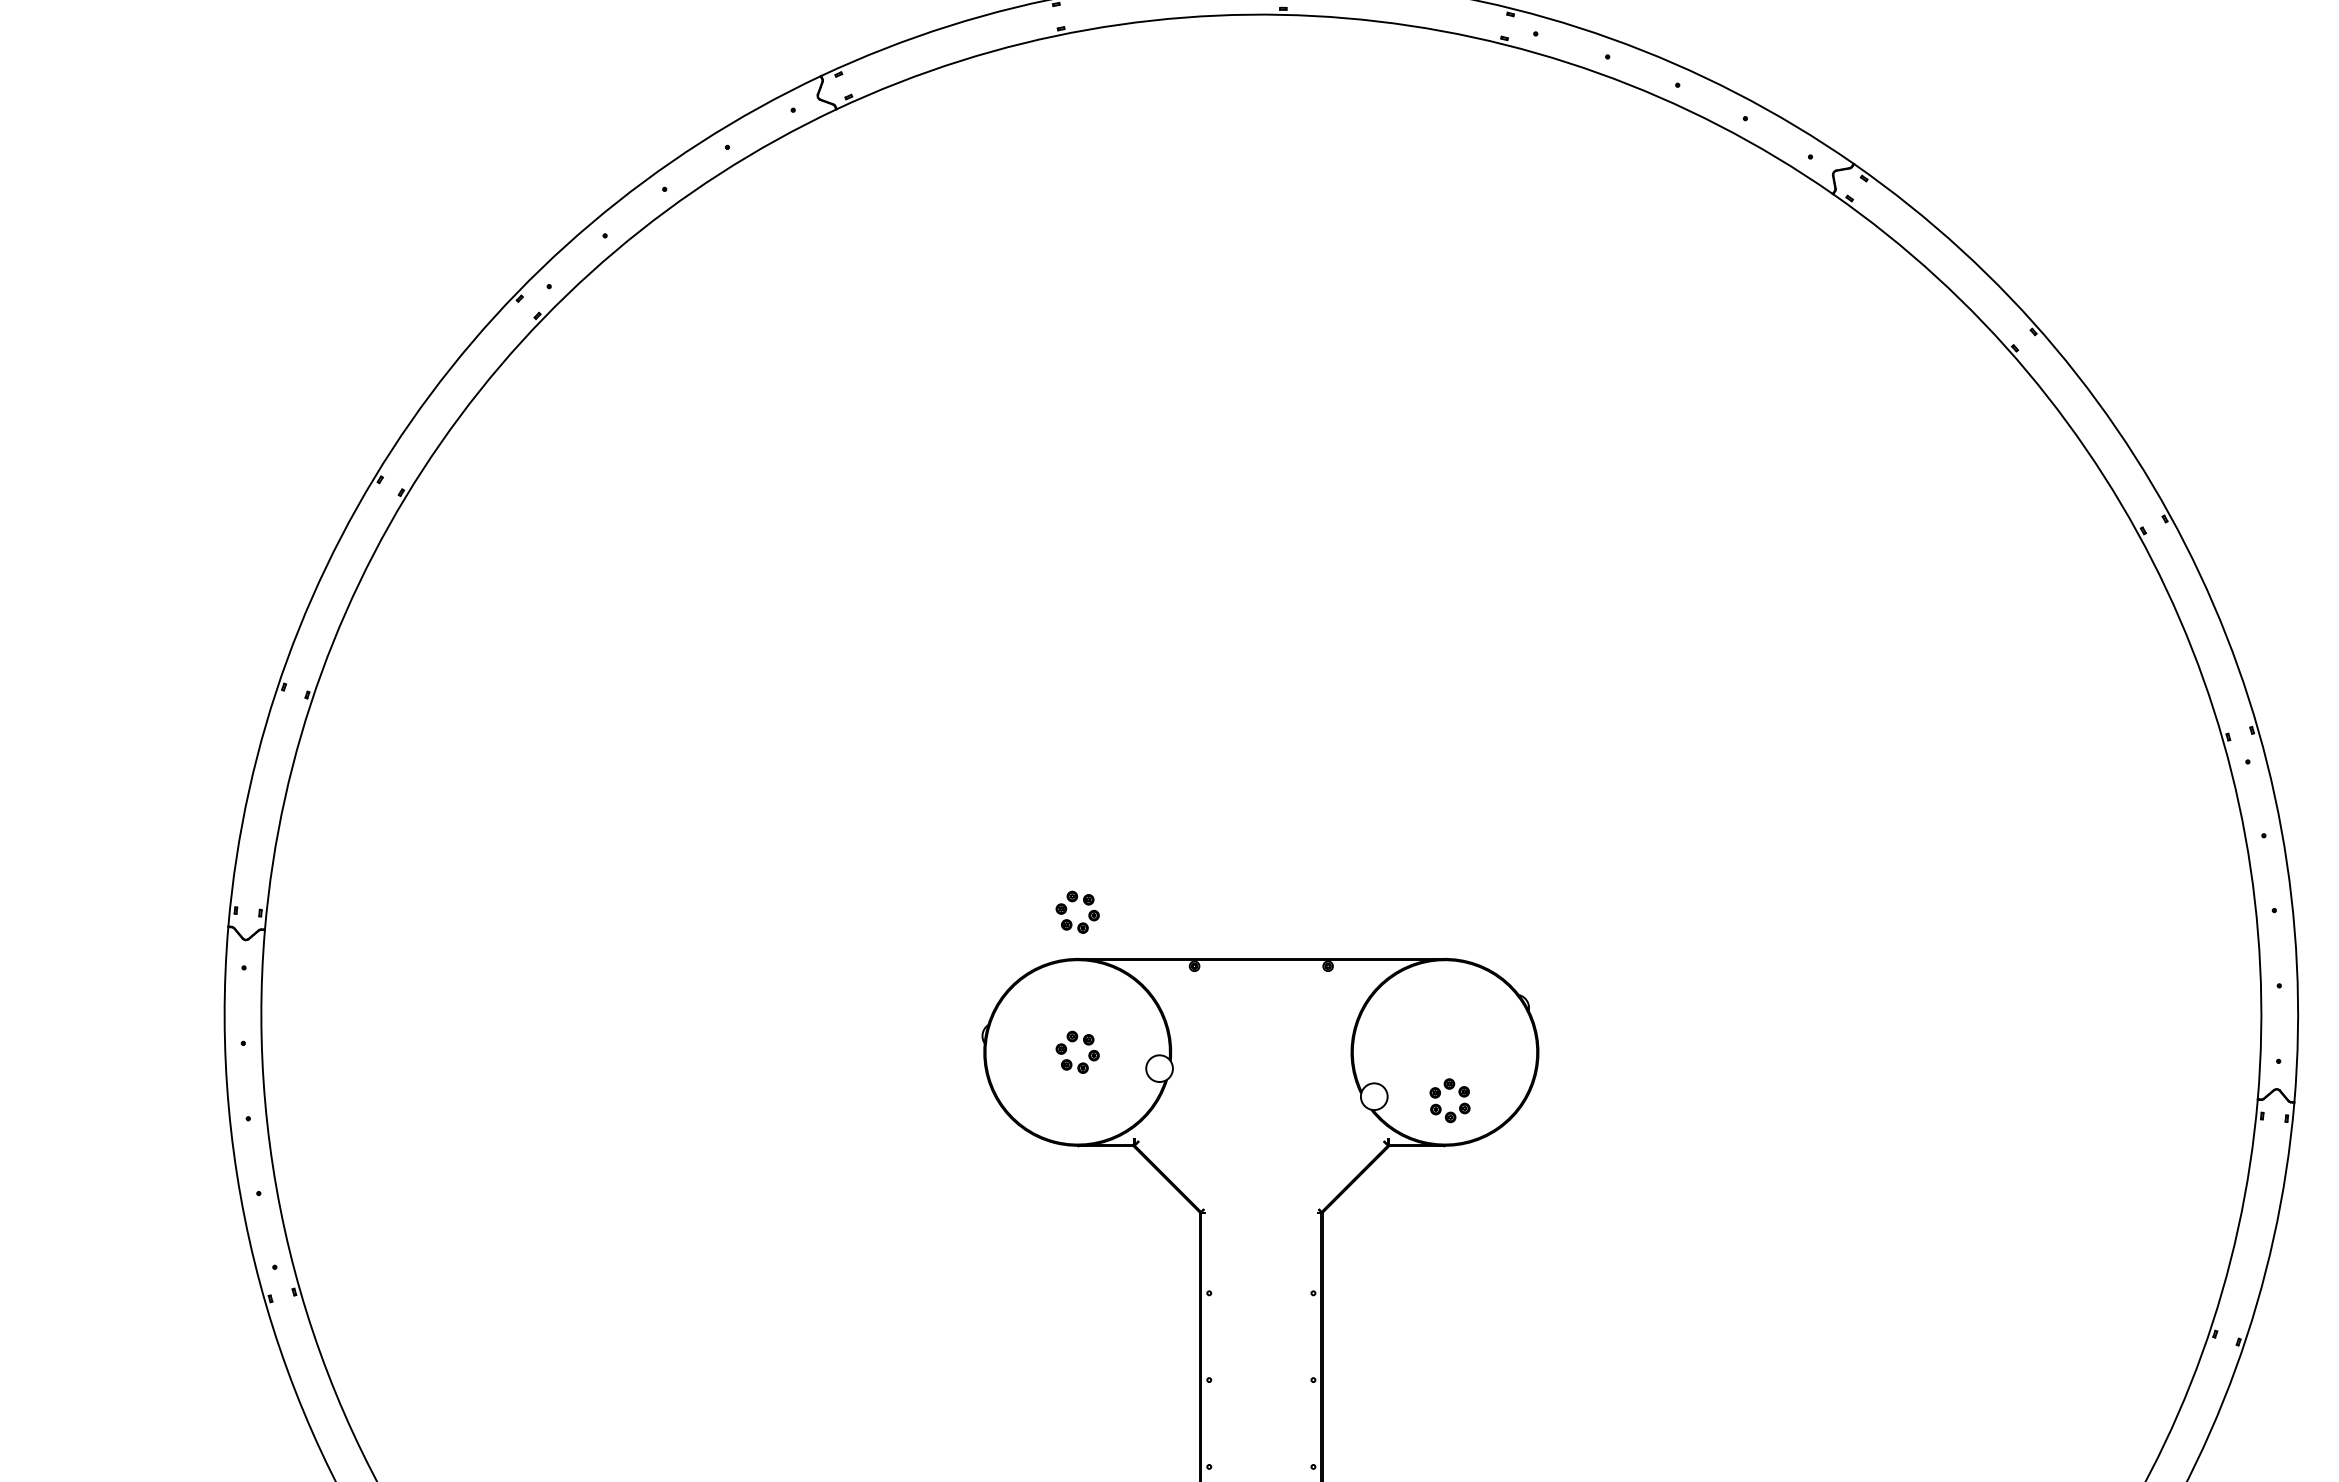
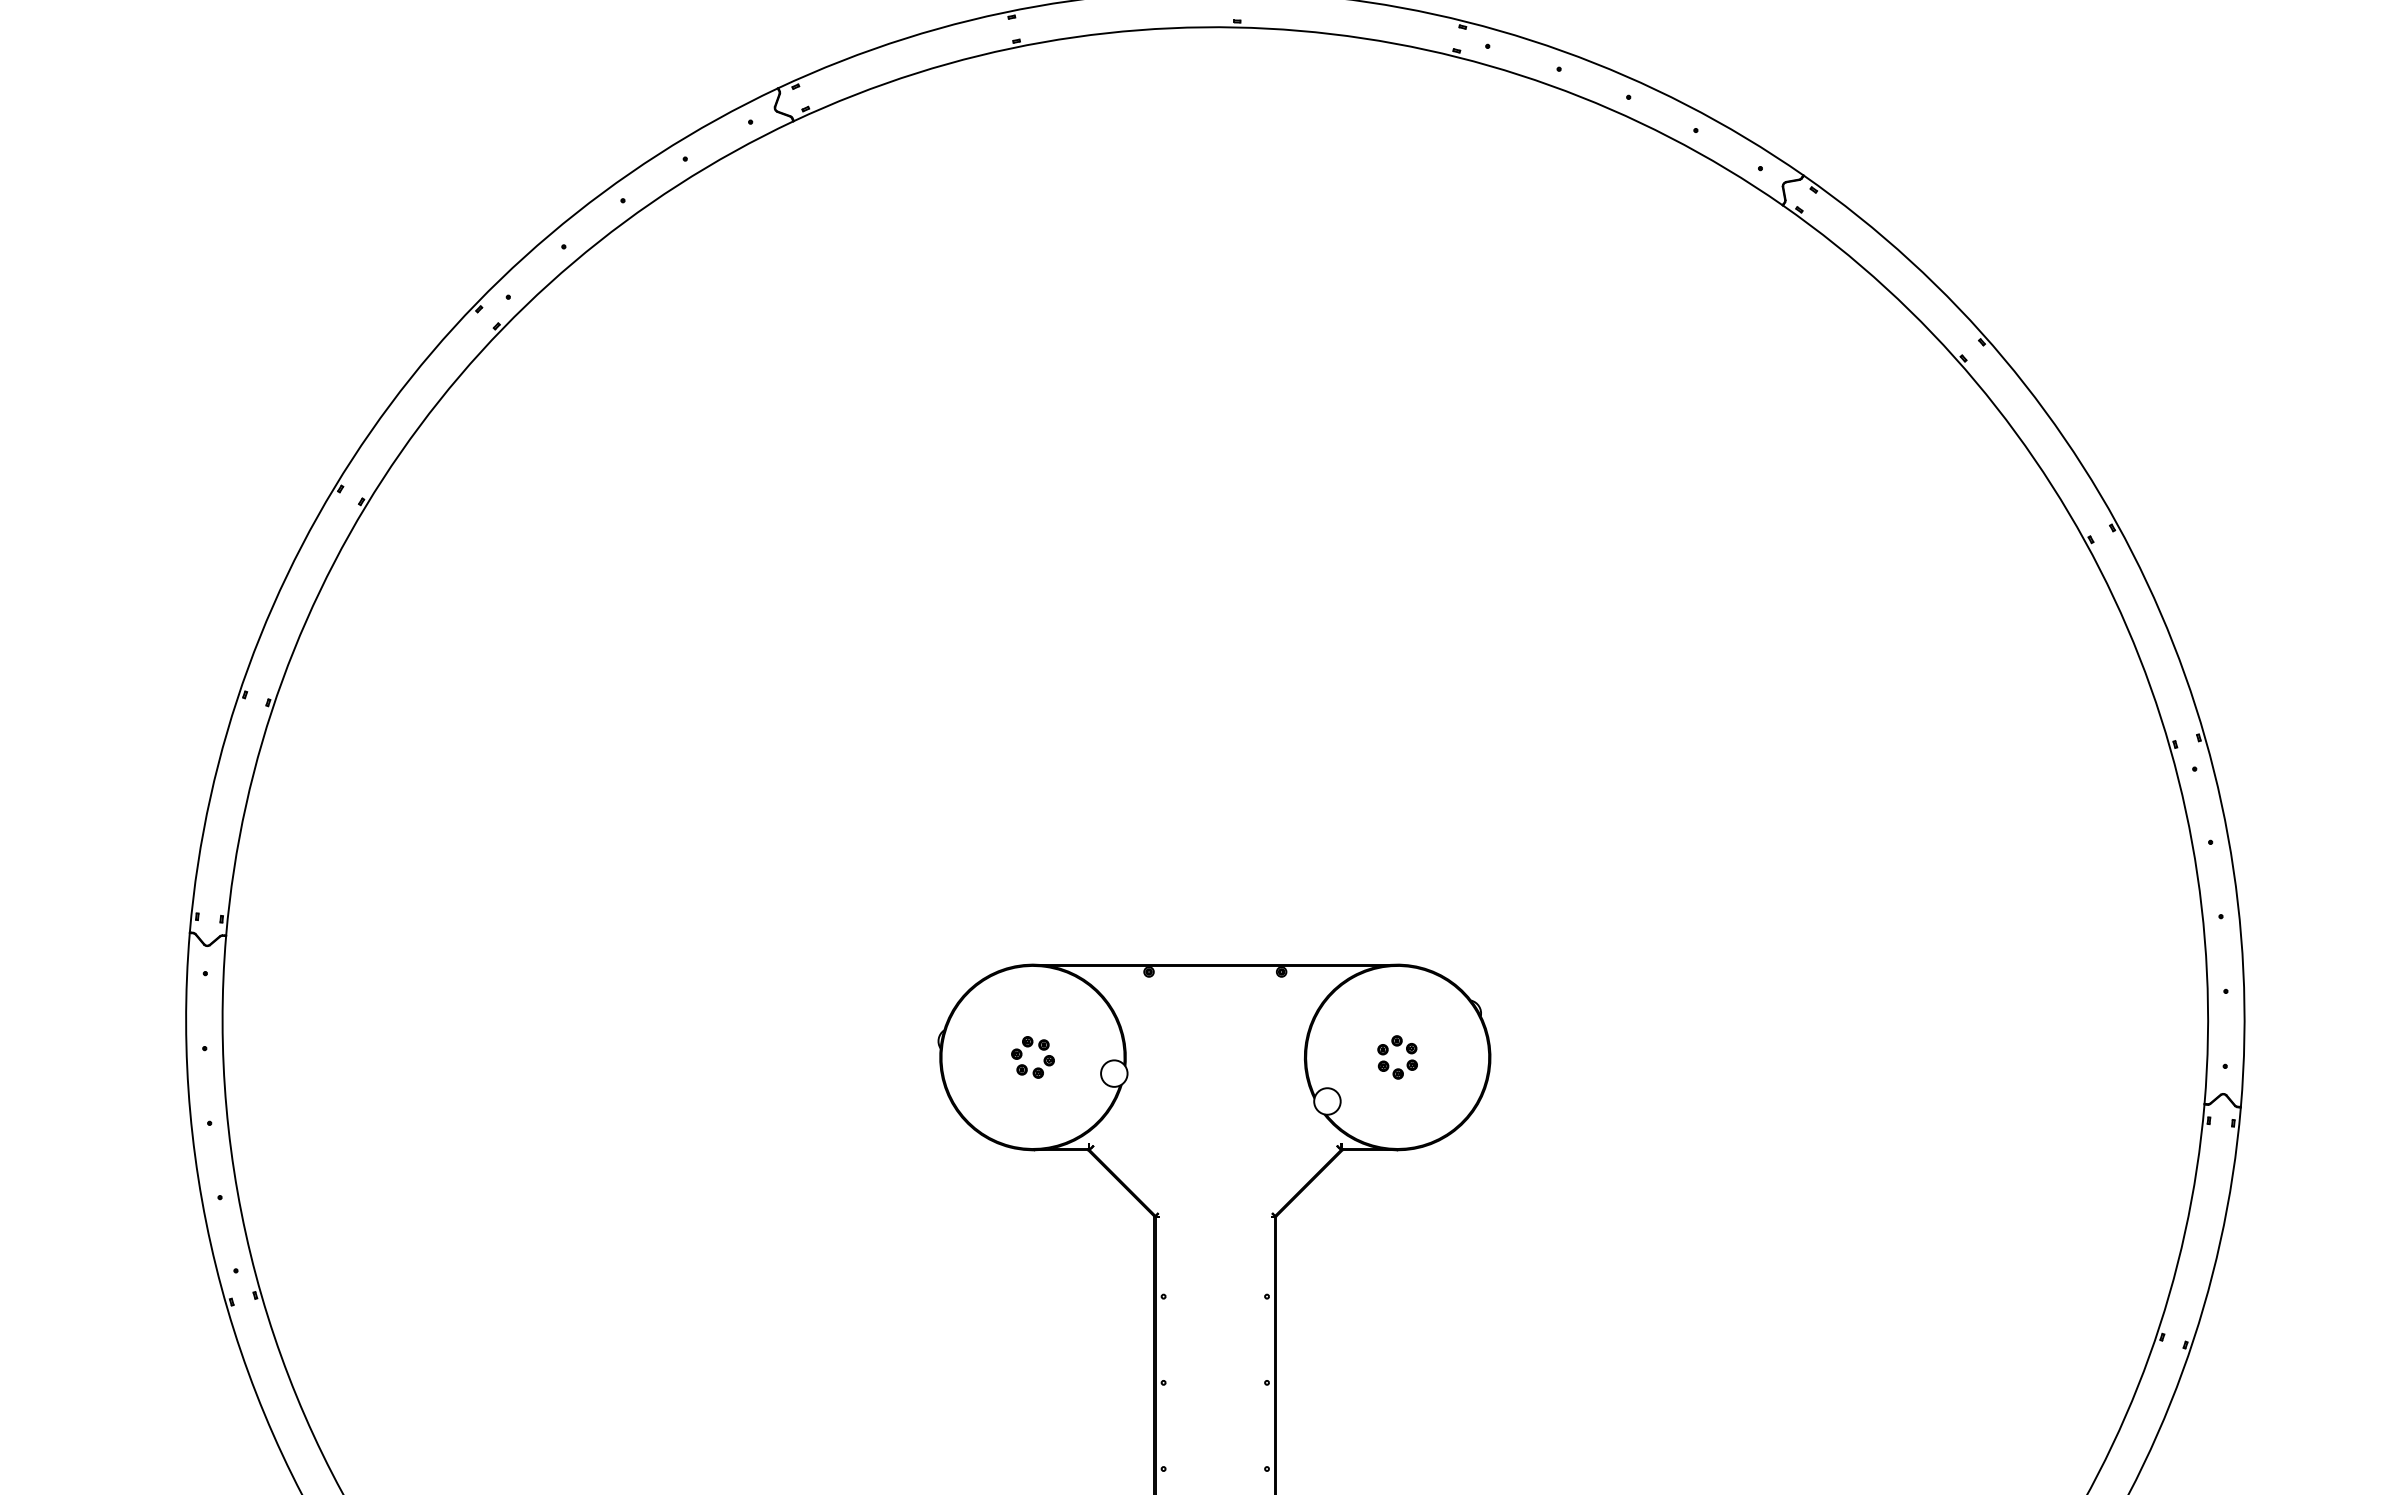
part: (1067, 910) -> (1022, 916), removed
part: (1439, 1096) -> (1387, 1053), moved

